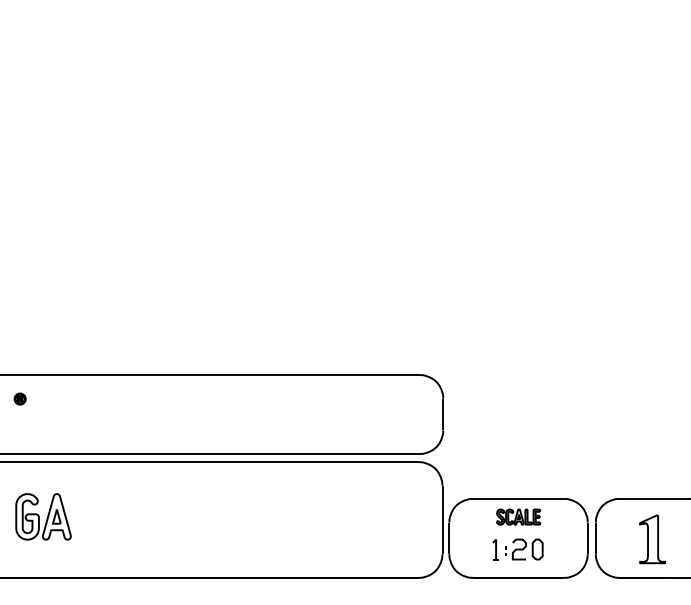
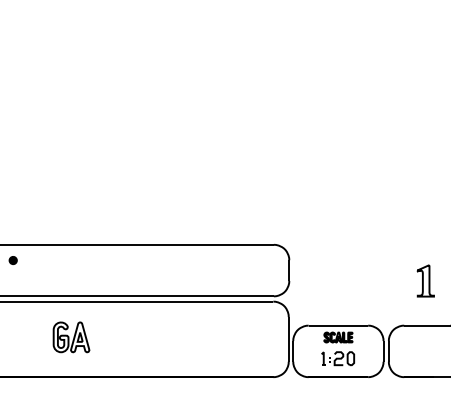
part: (43, 517) -> (71, 337), moved
part: (652, 538) -> (425, 280), moved

